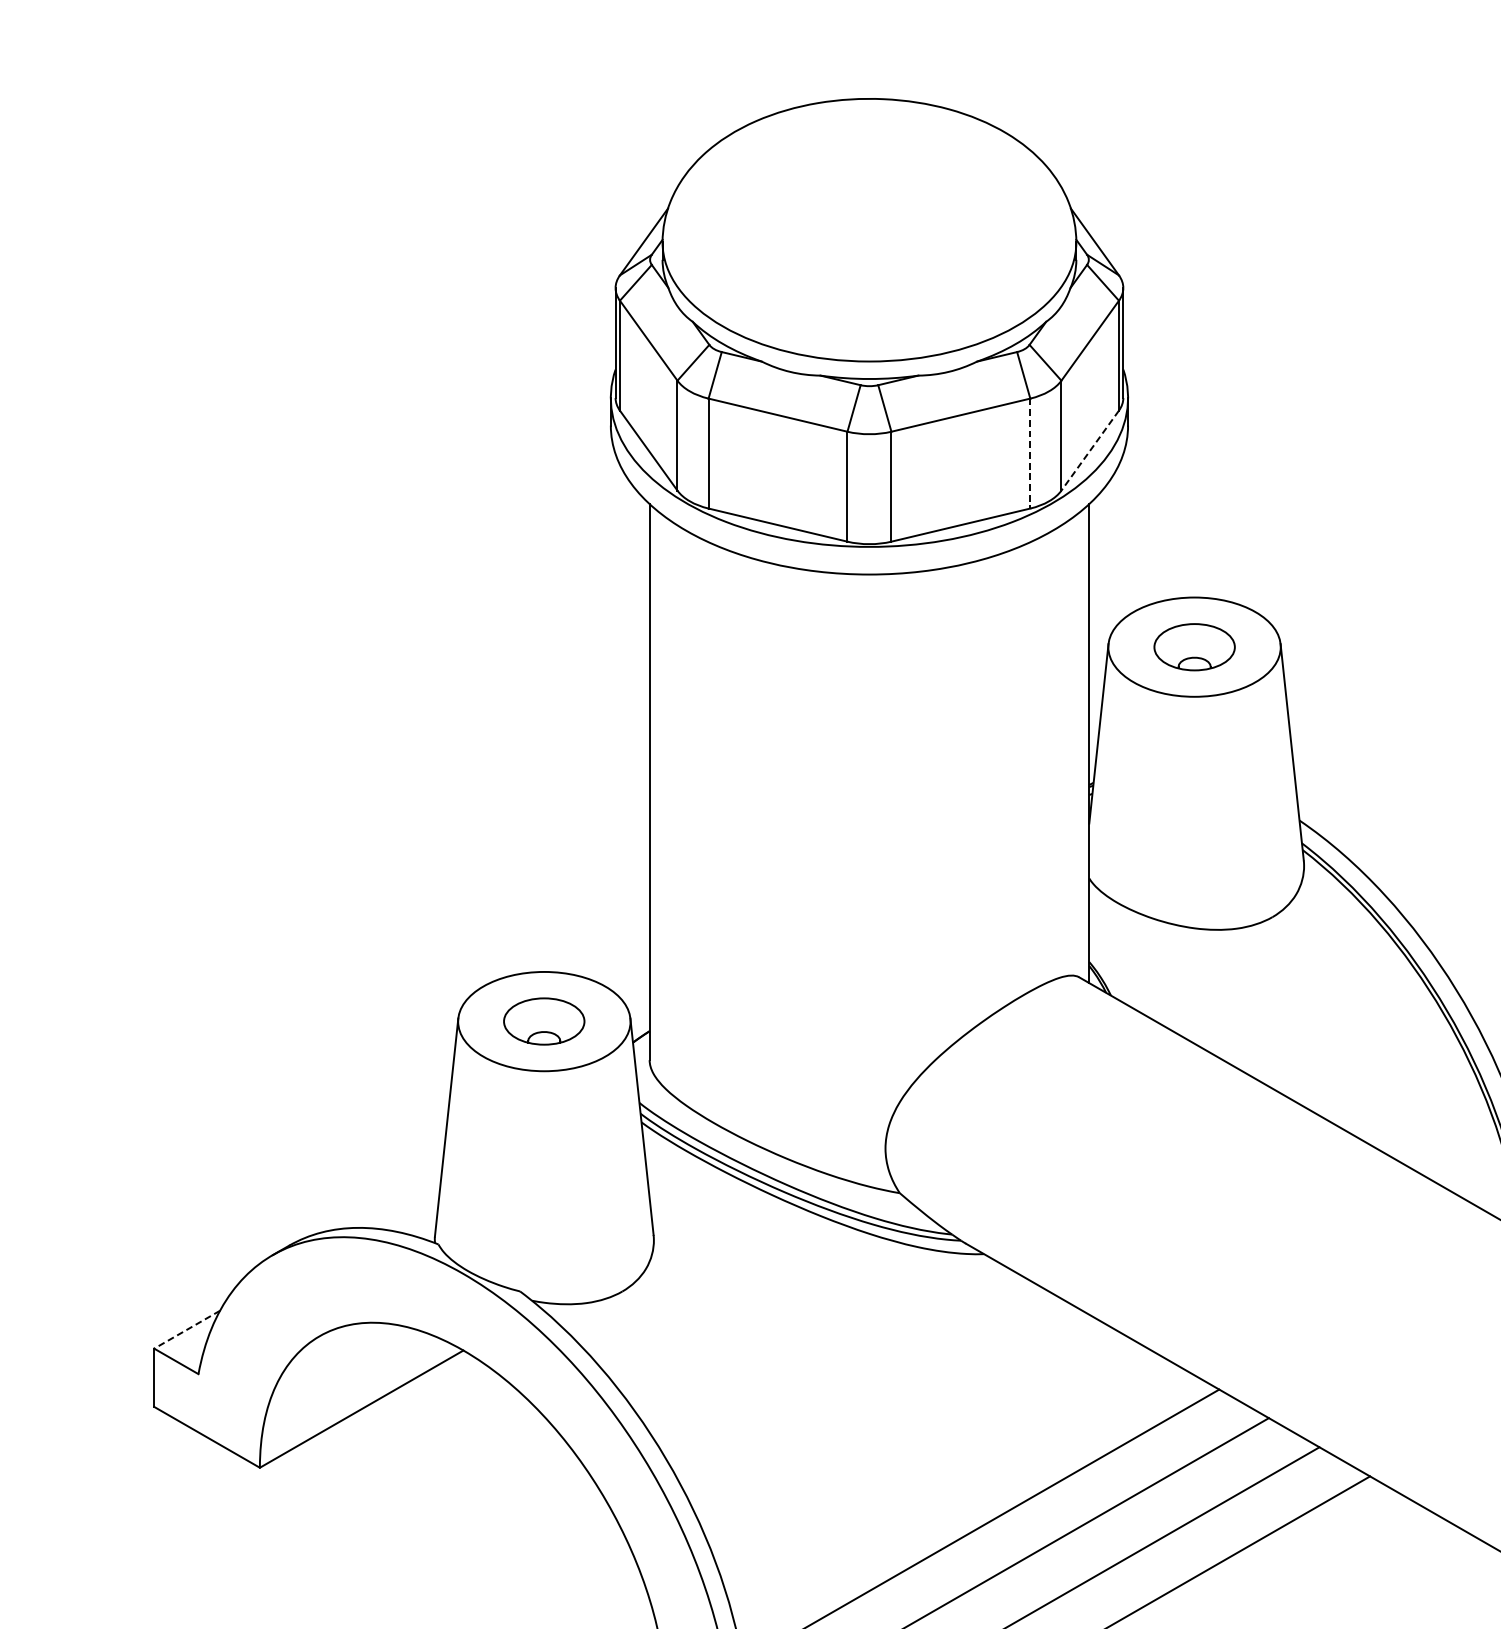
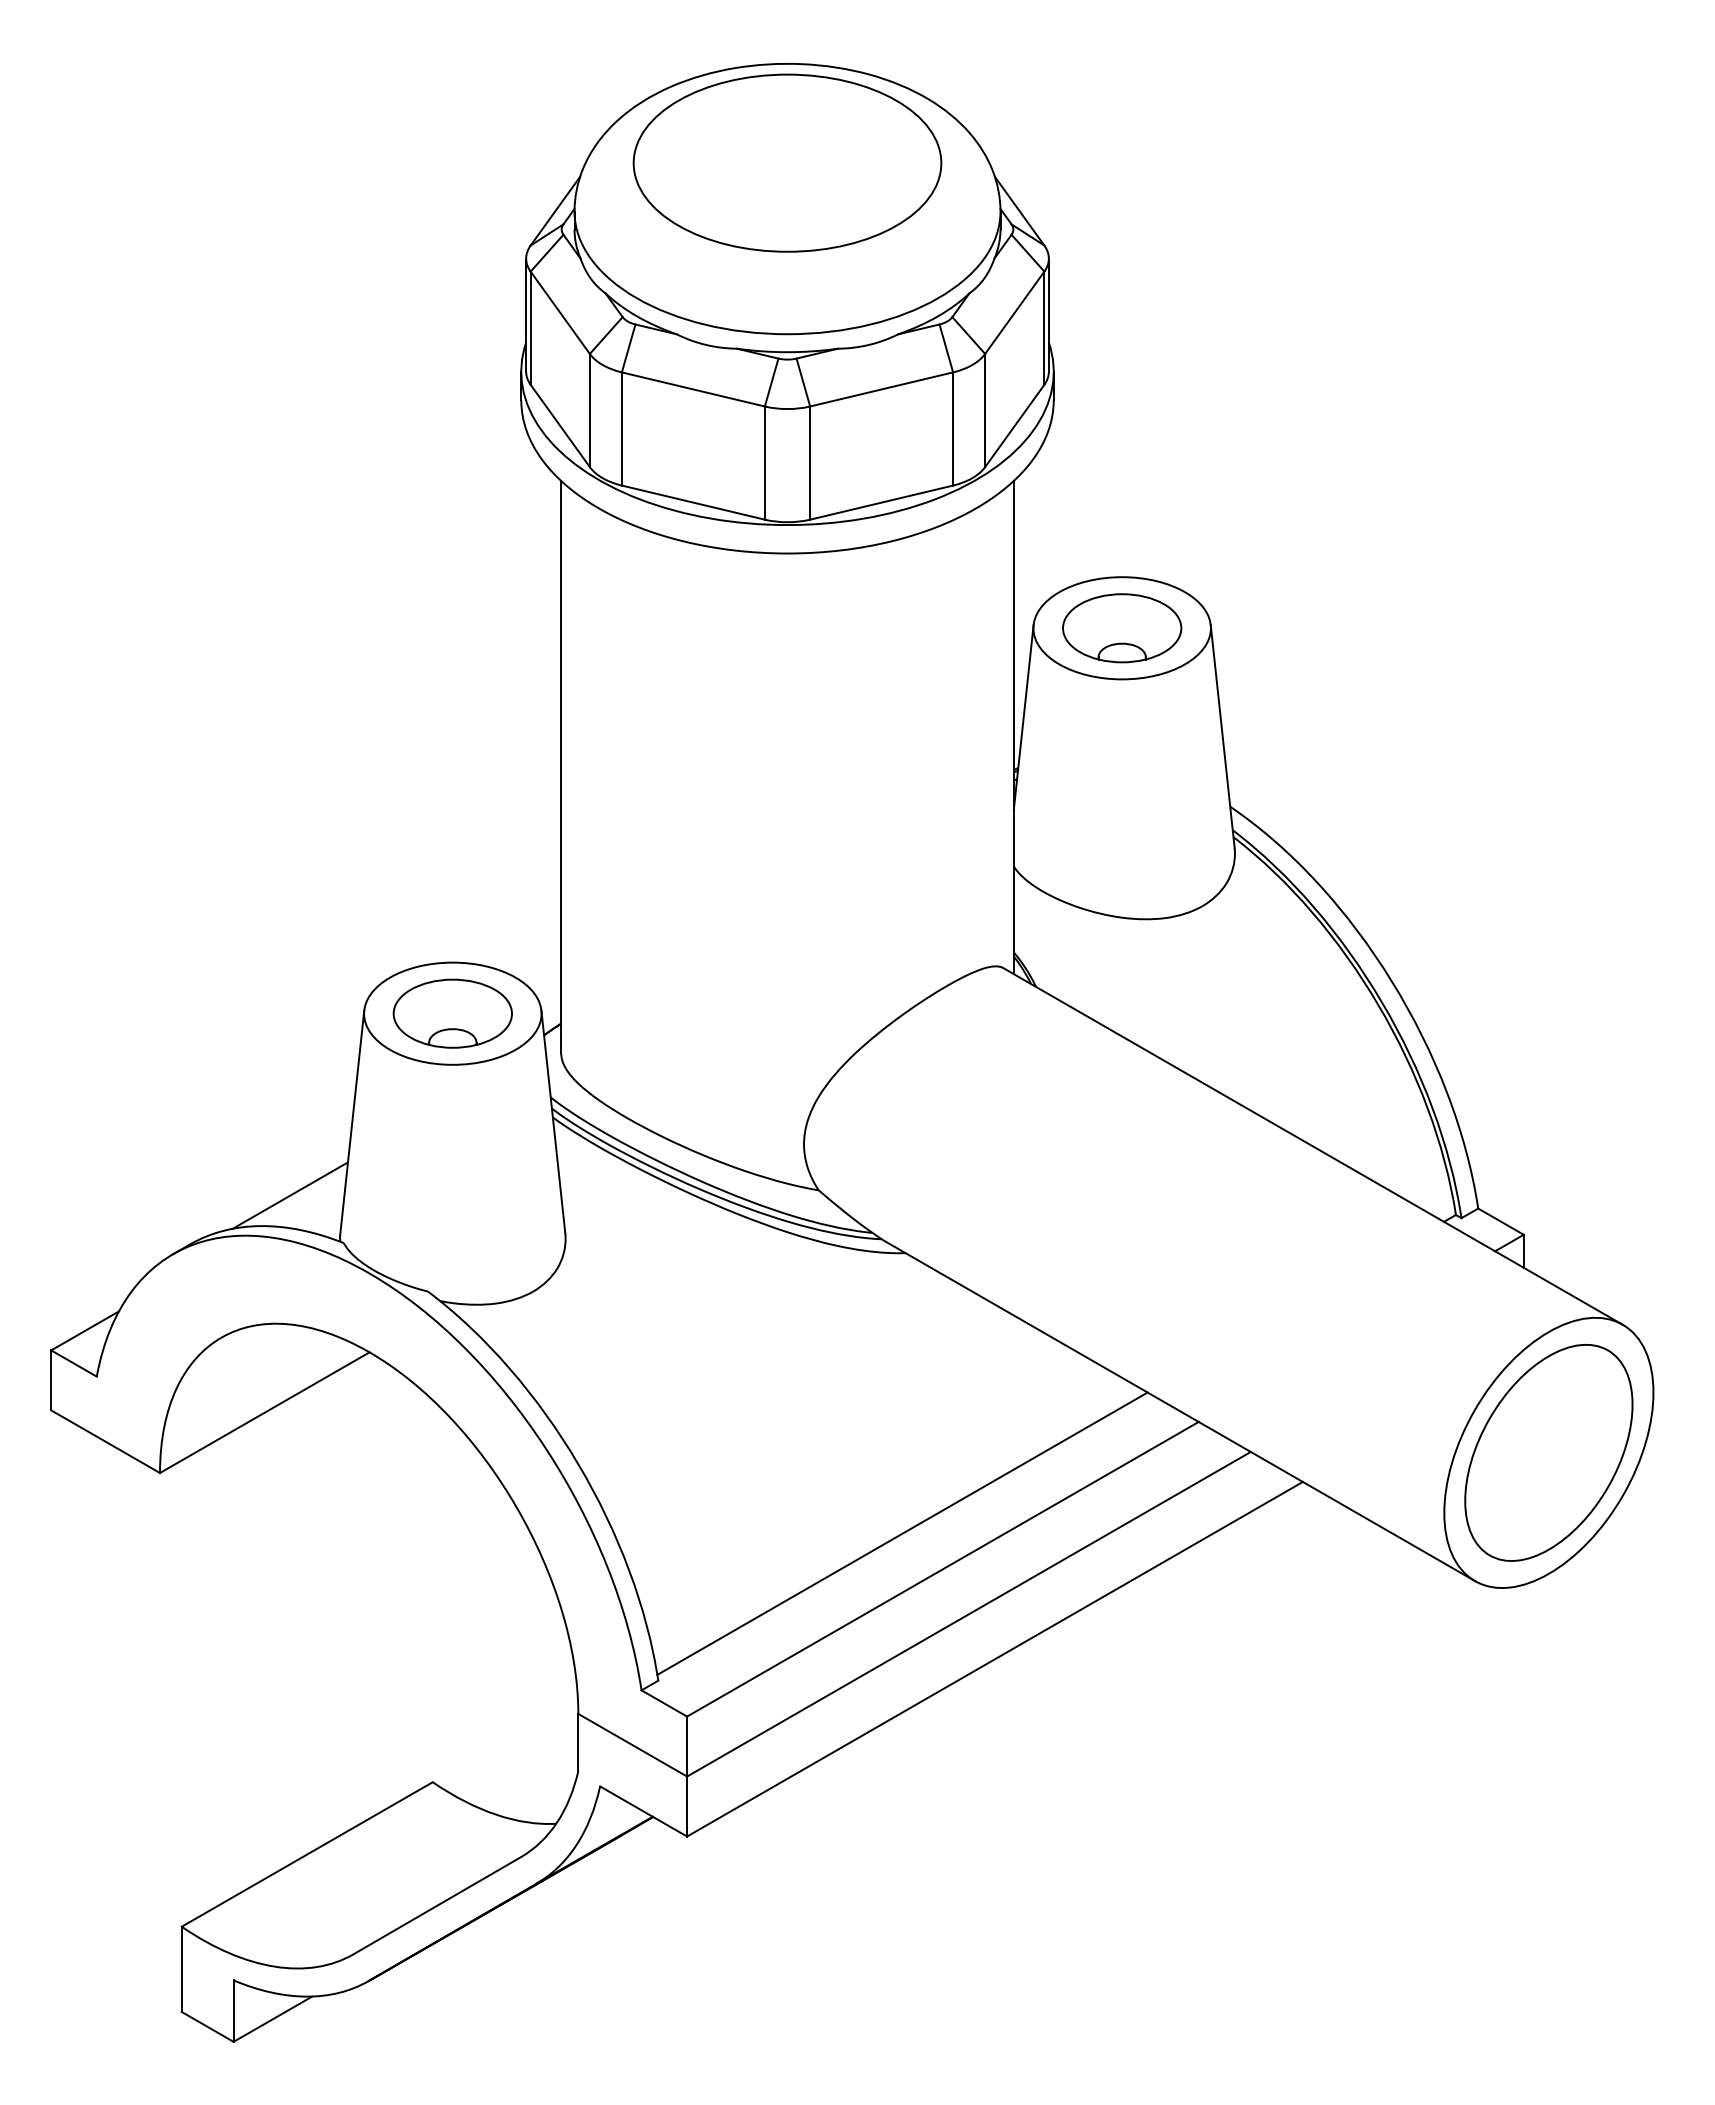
part: (869, 194) -> (787, 162), added
line: (1089, 450) -> (1014, 425), dashed -> solid
line: (1030, 453) -> (953, 428), dashed -> solid
part: (1194, 647) -> (1122, 628), size x1.43
part: (544, 1021) -> (452, 1013), size x1.43
line: (385, 1198) -> (289, 1195), added
line: (186, 1330) -> (84, 1331), dashed -> solid

